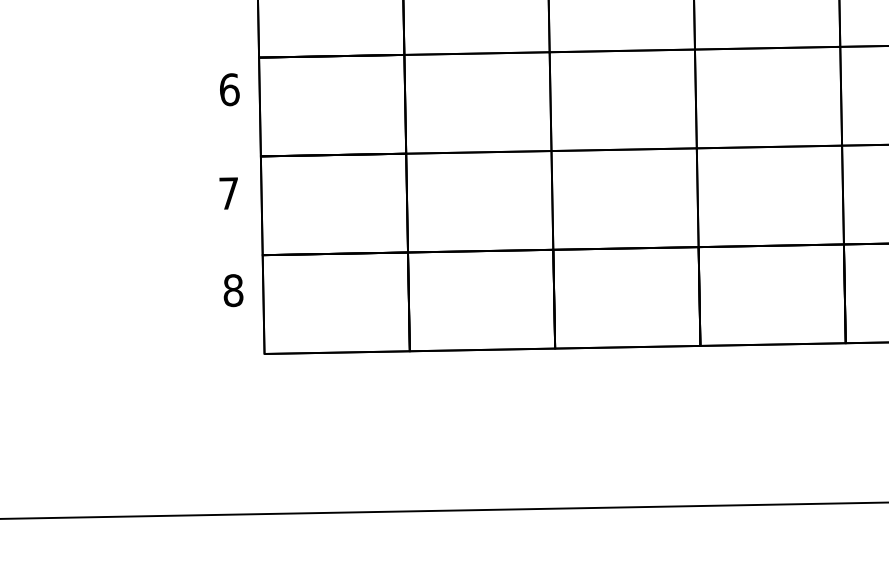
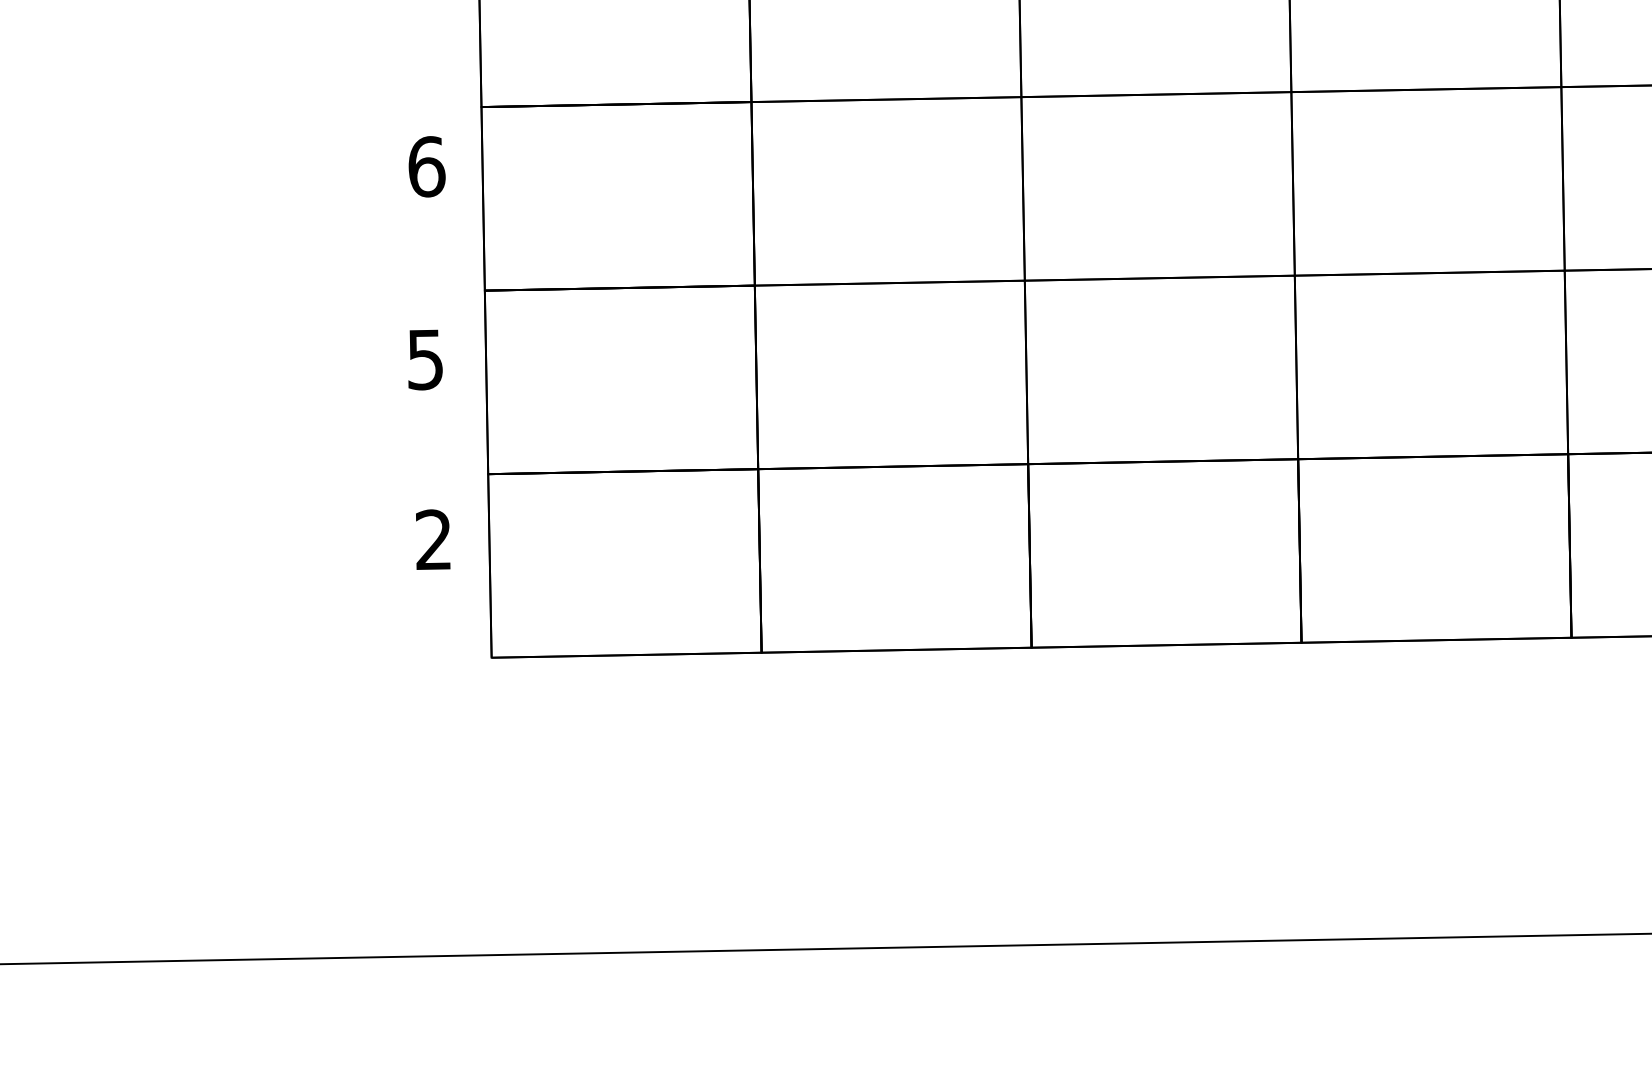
text: (228, 193) -> (424, 359), 7 -> 5
text: (233, 290) -> (433, 539), 8 -> 2

